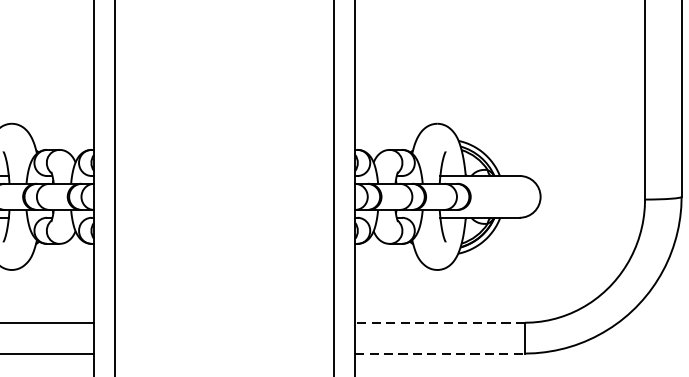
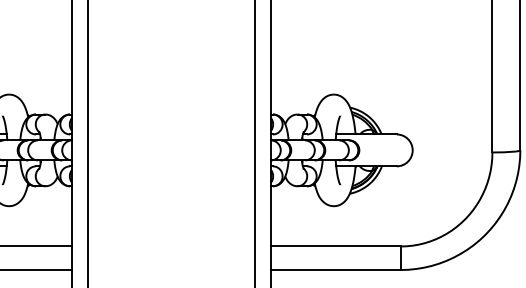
line: (439, 322) -> (335, 246), dashed -> solid
line: (439, 354) -> (335, 270), dashed -> solid

